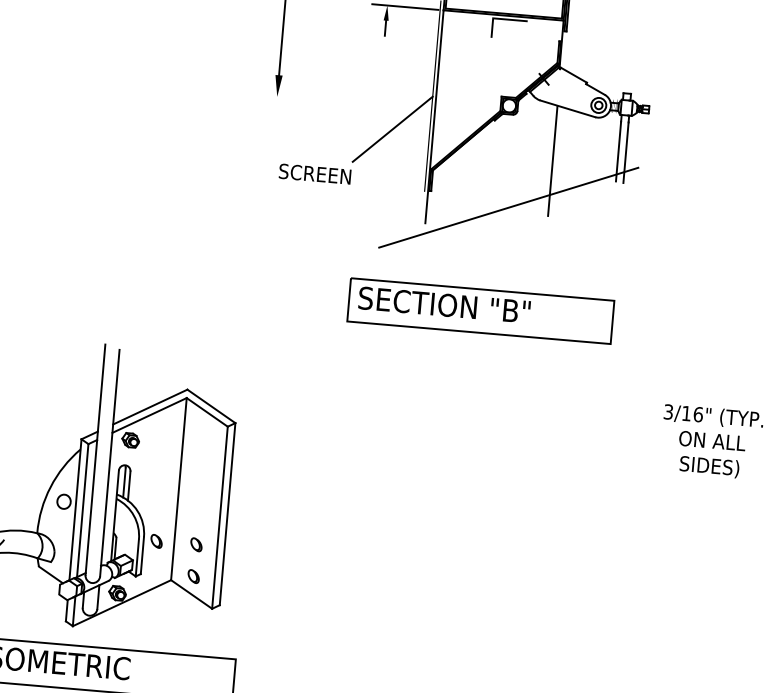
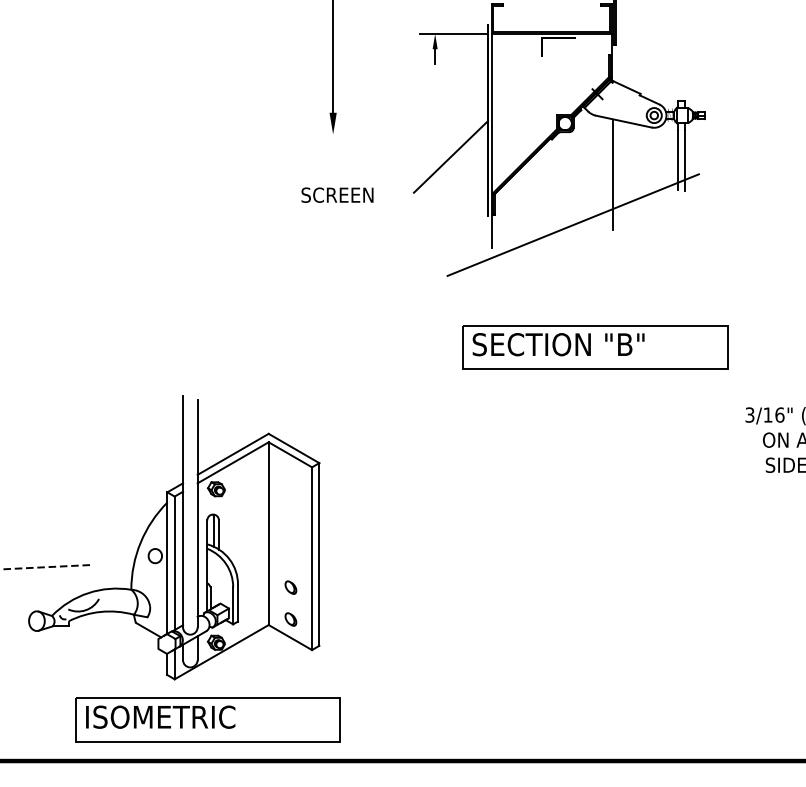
text: (315, 173) -> (337, 194), moved
part: (481, 311) -> (595, 347), moved
part: (156, 541) -> (250, 587), removed

